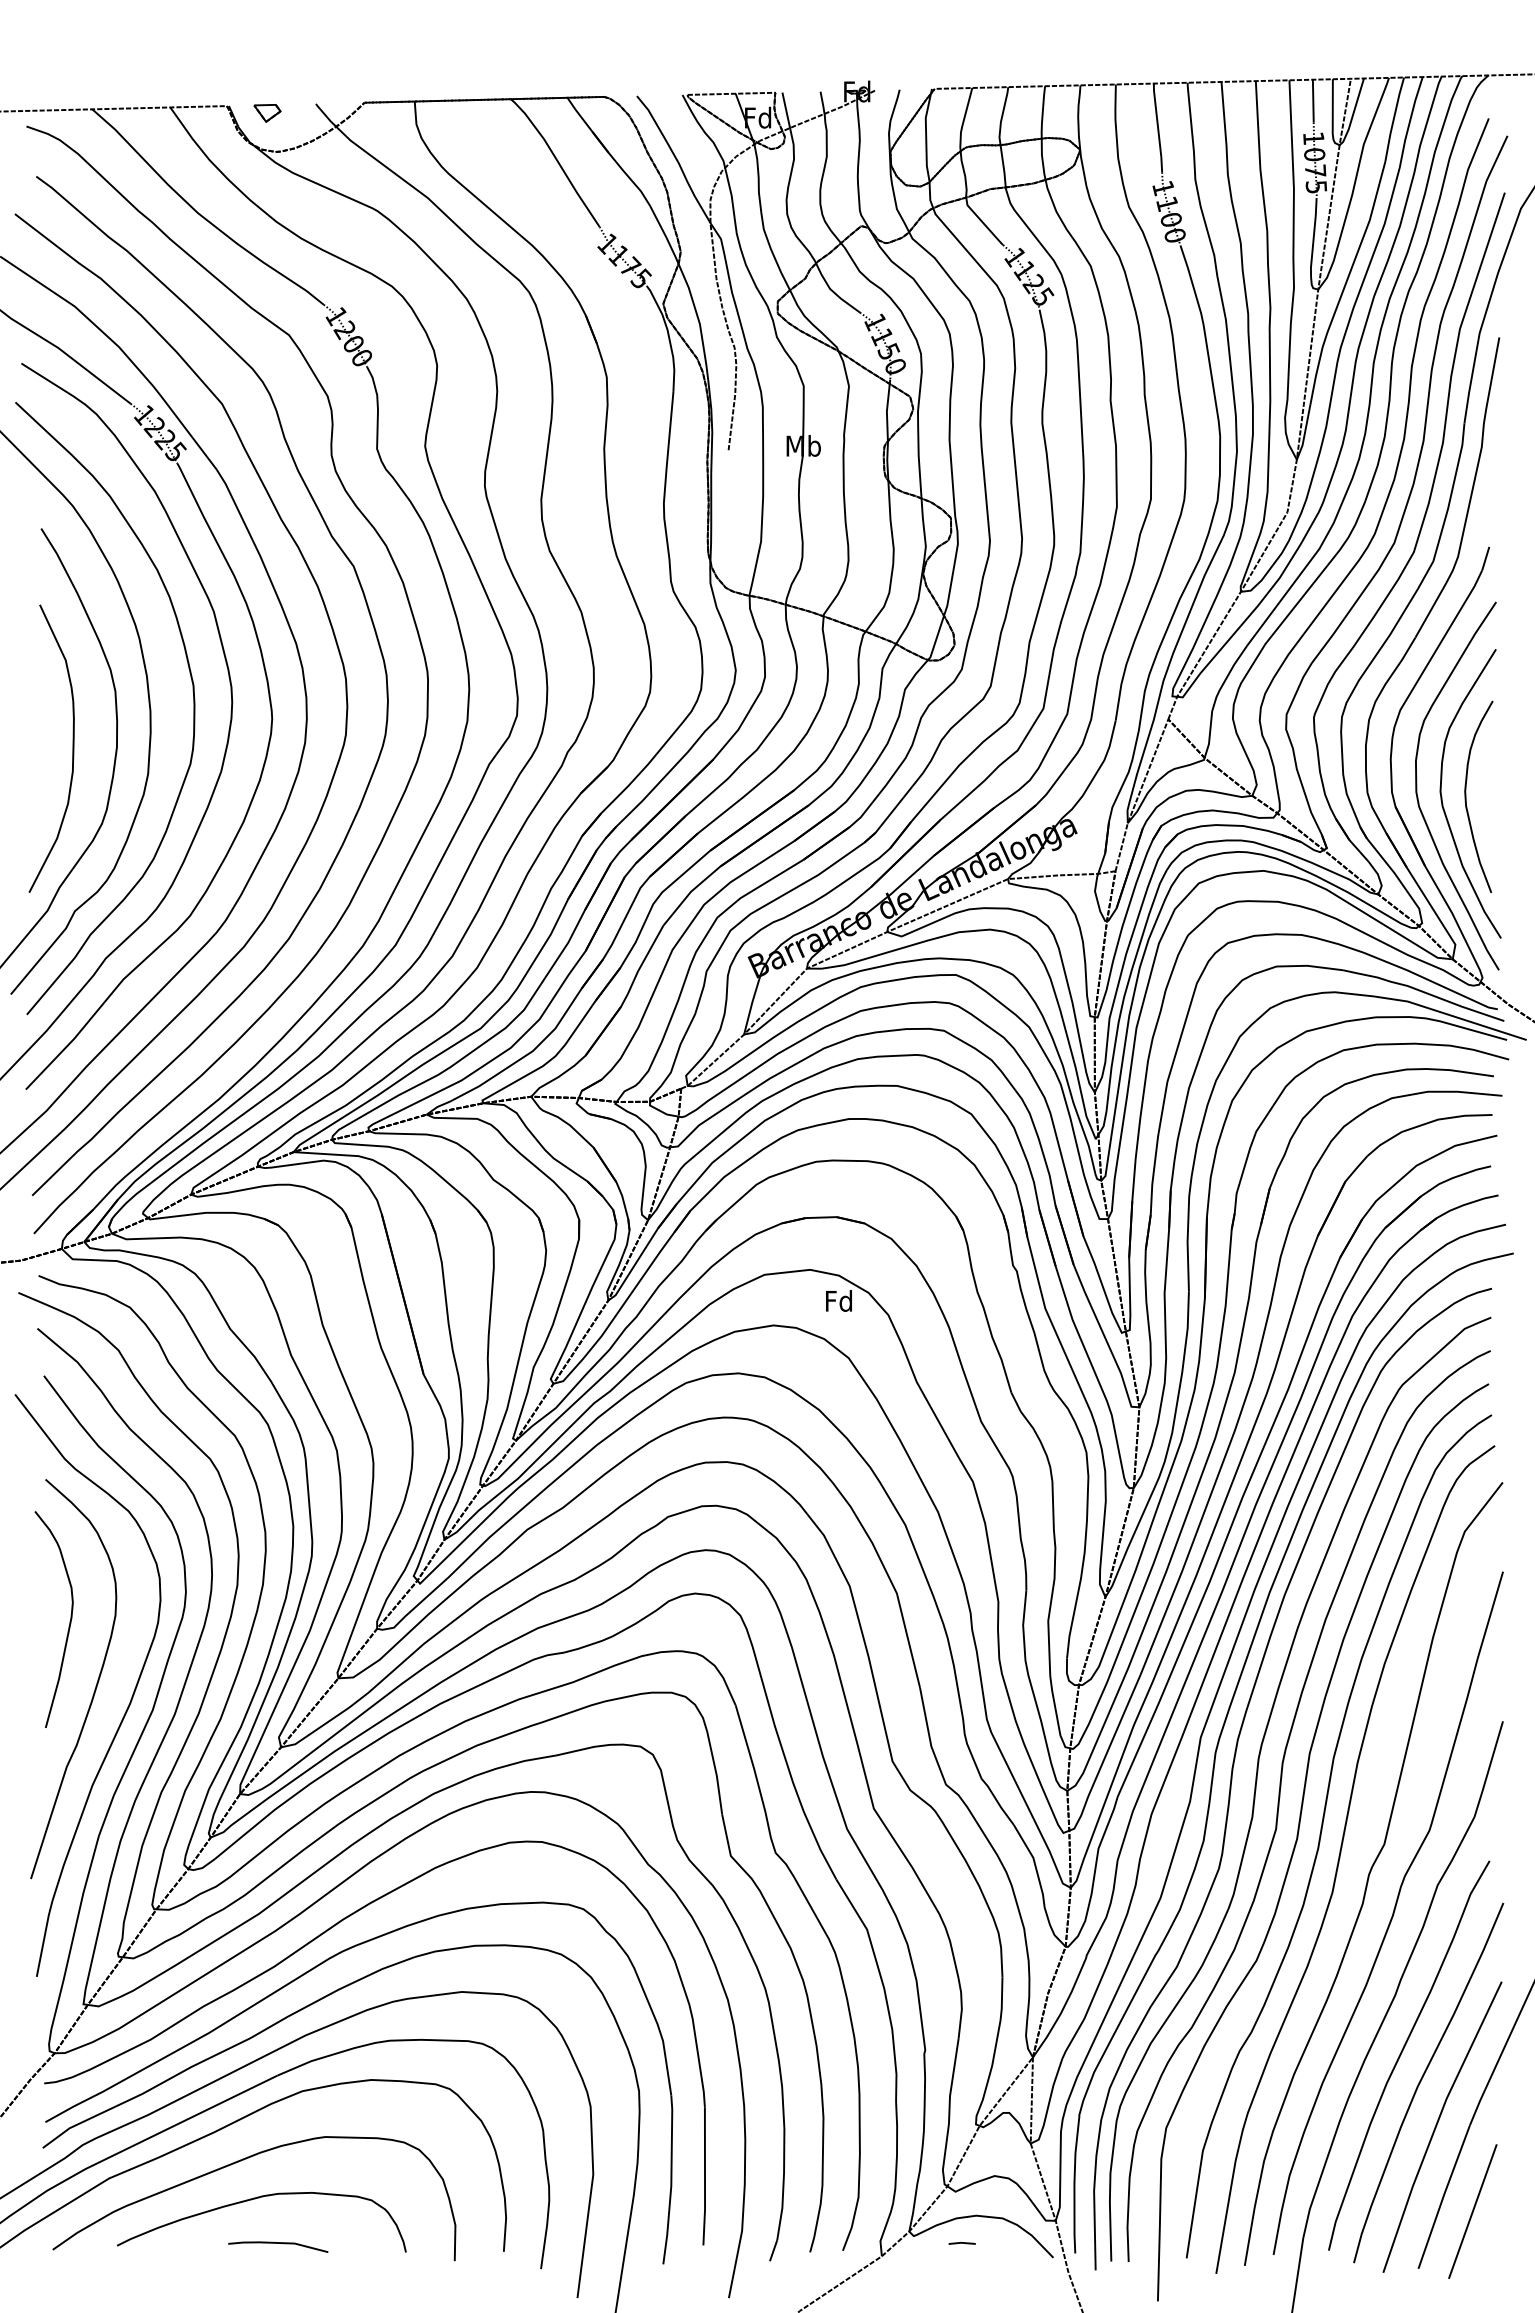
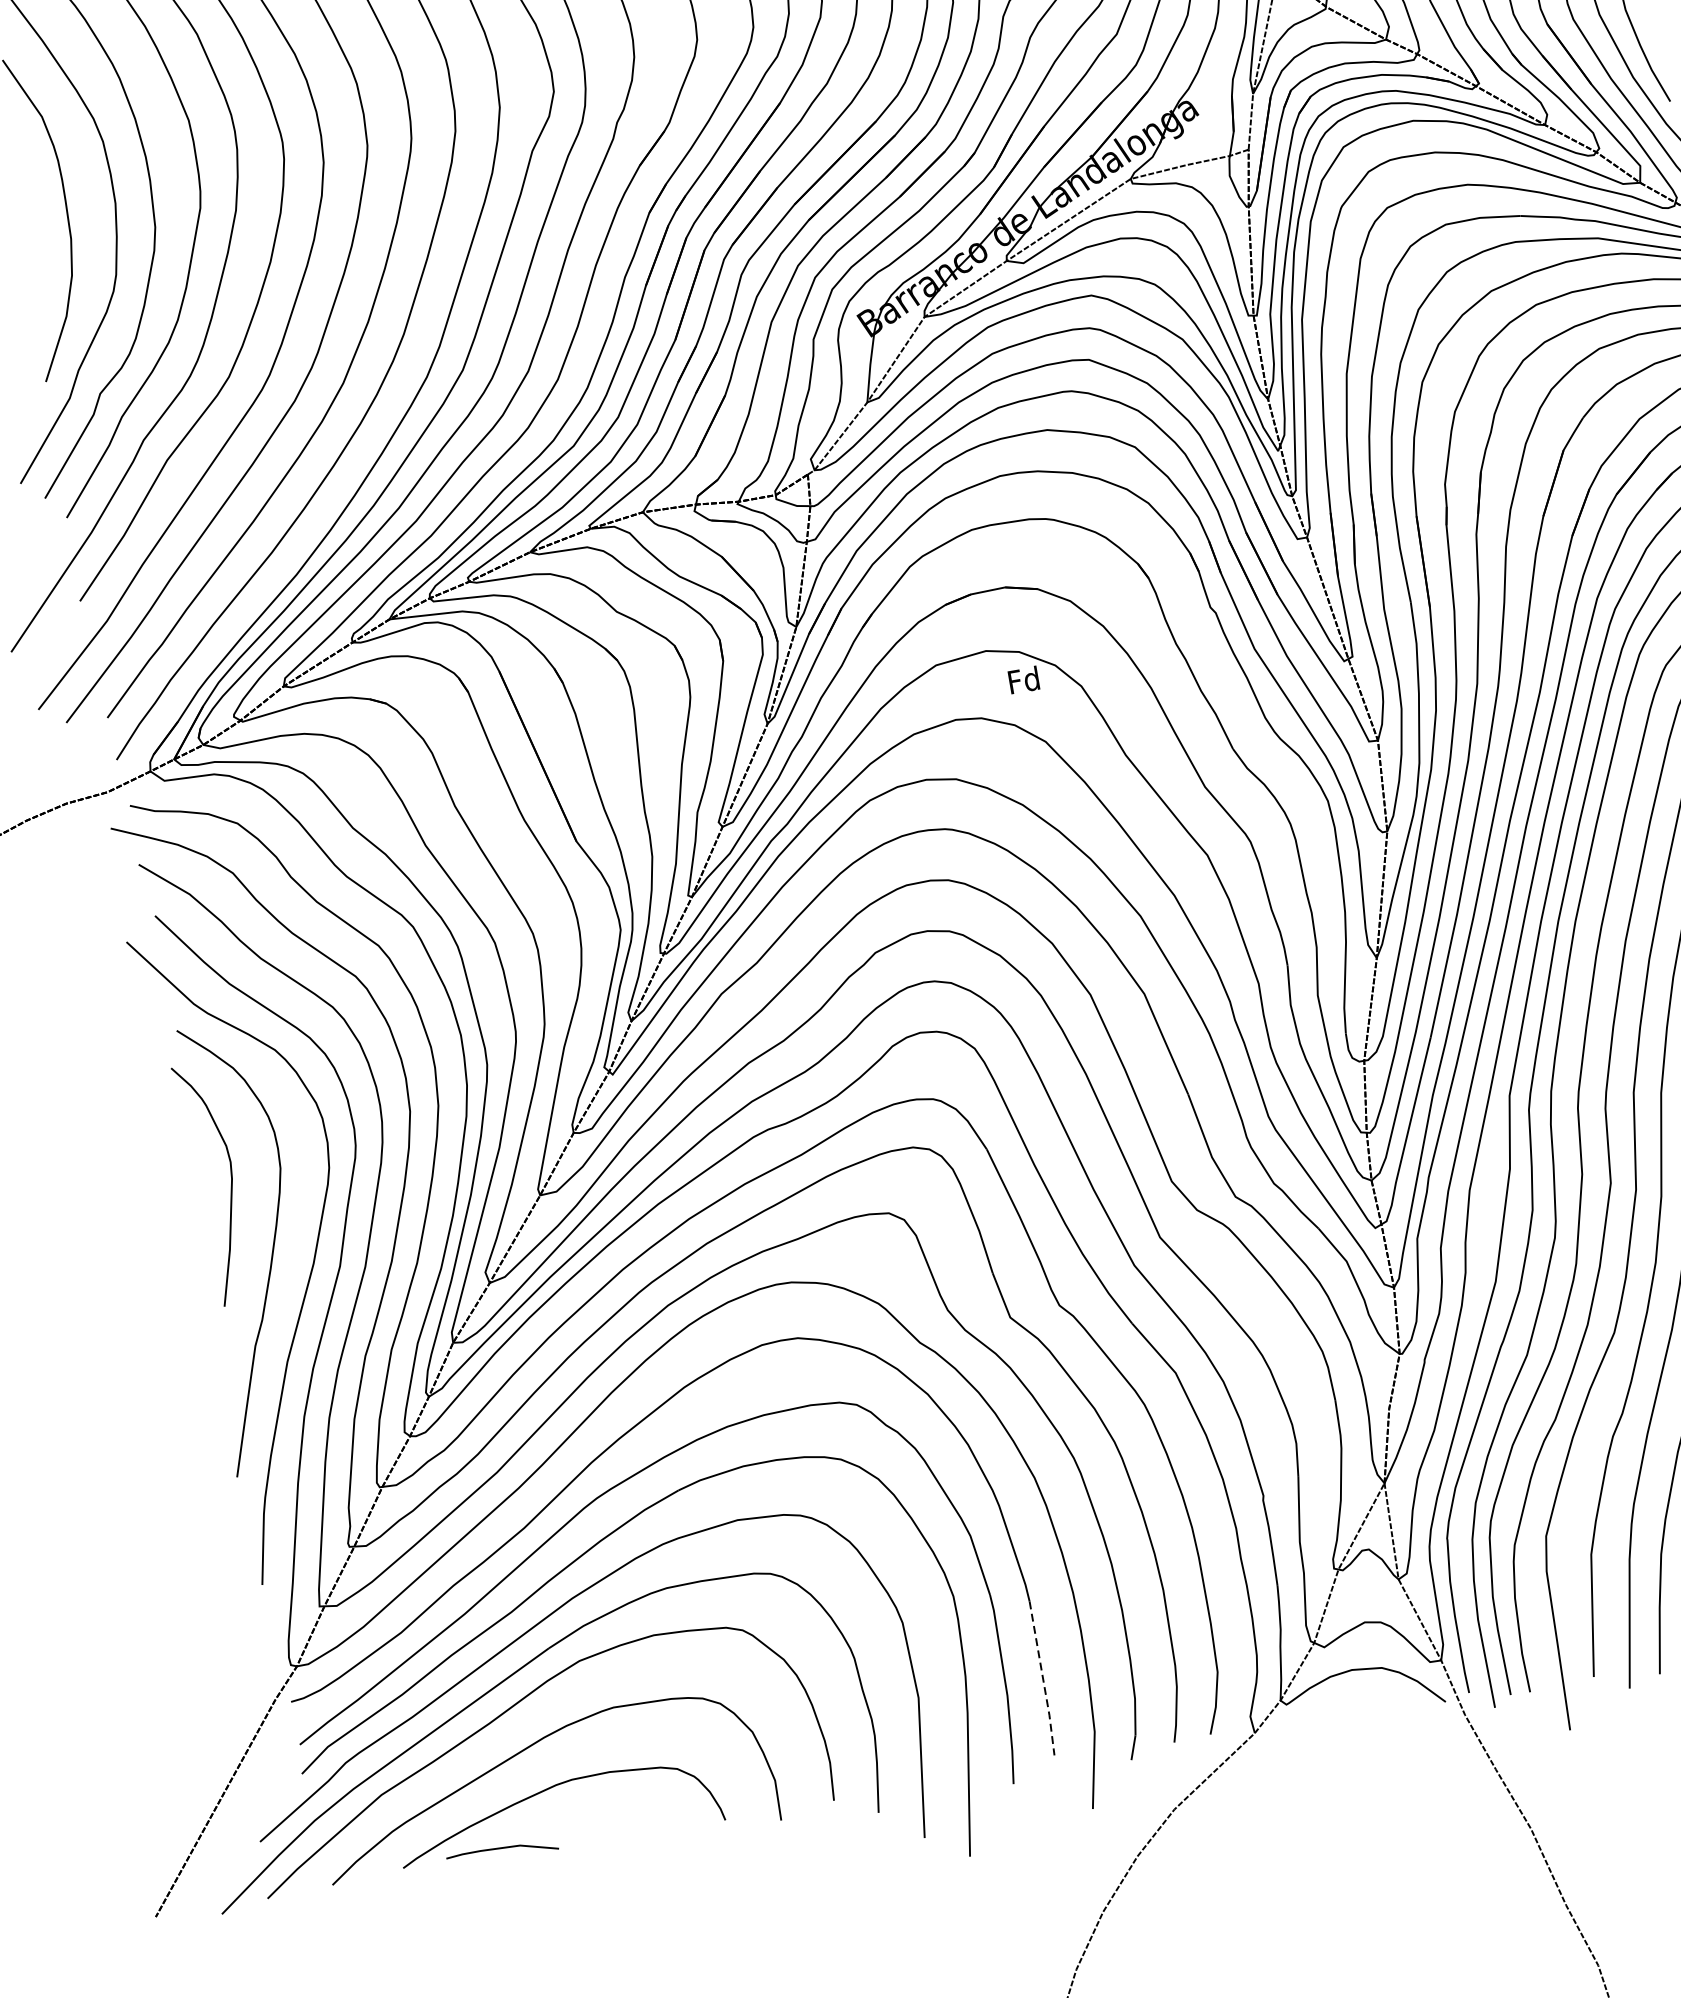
line: (705, 2177) -> (1043, 1679), solid -> dashed
line: (961, 2242) -> (1340, 1702), removed
line: (278, 2243) -> (502, 1848), moved

